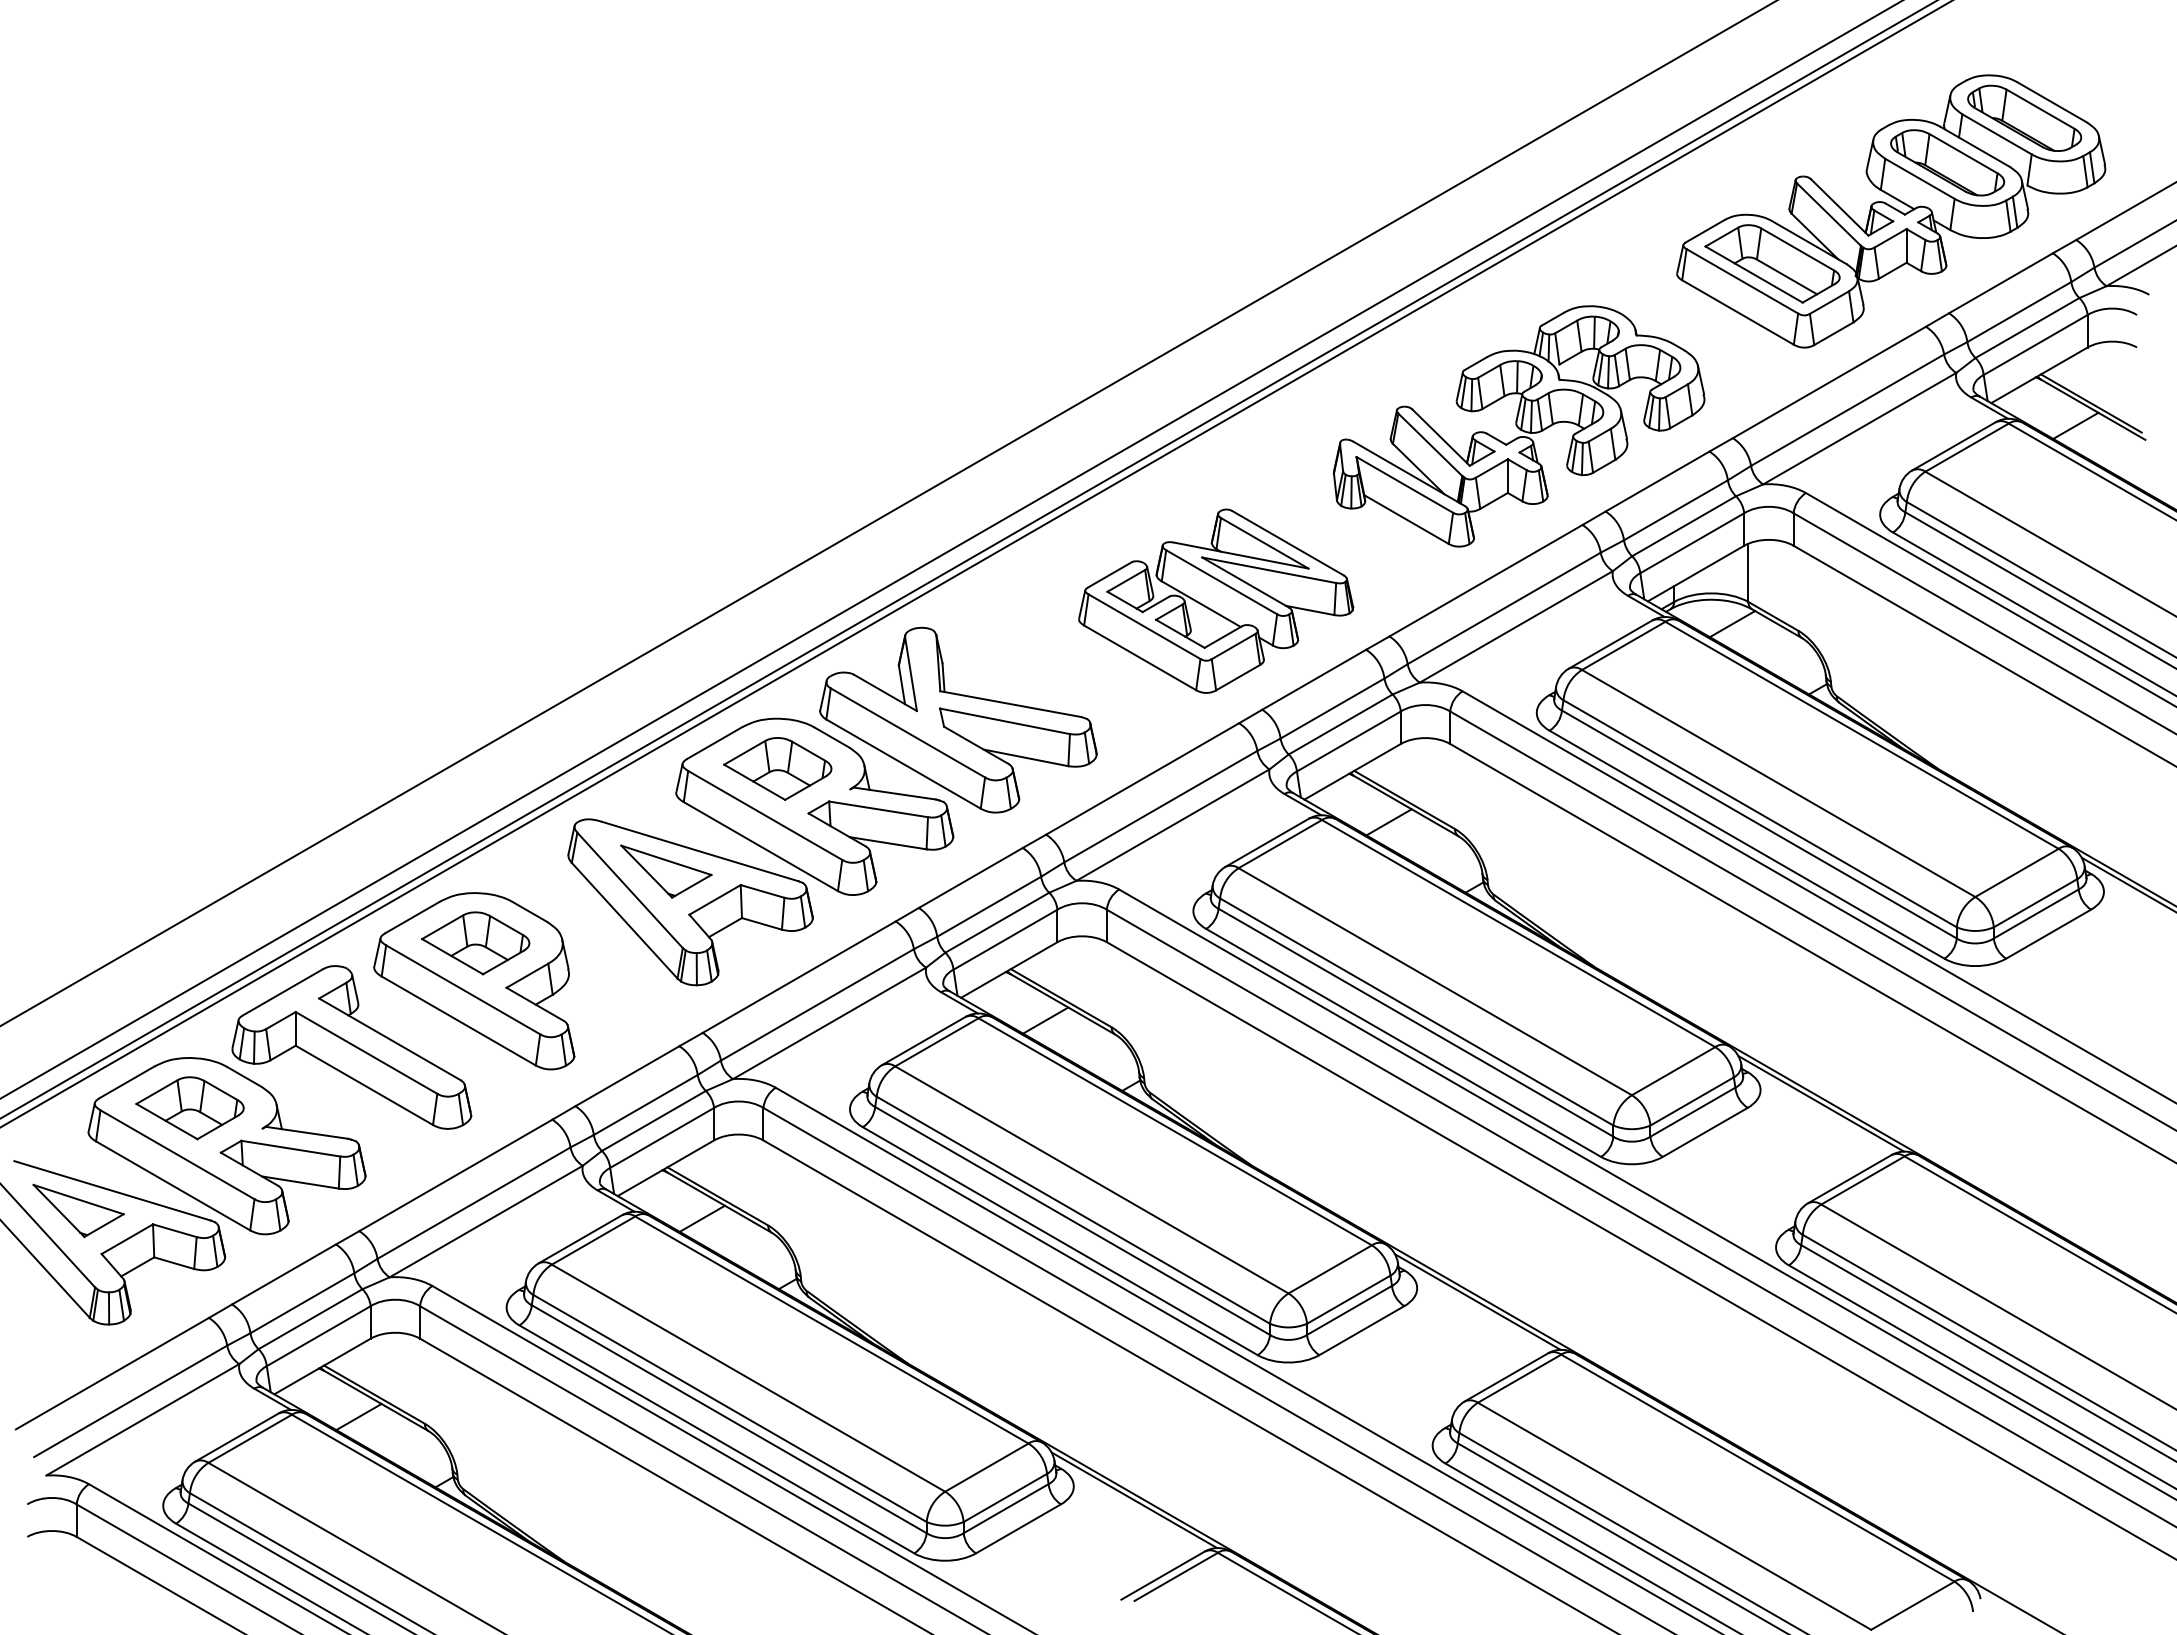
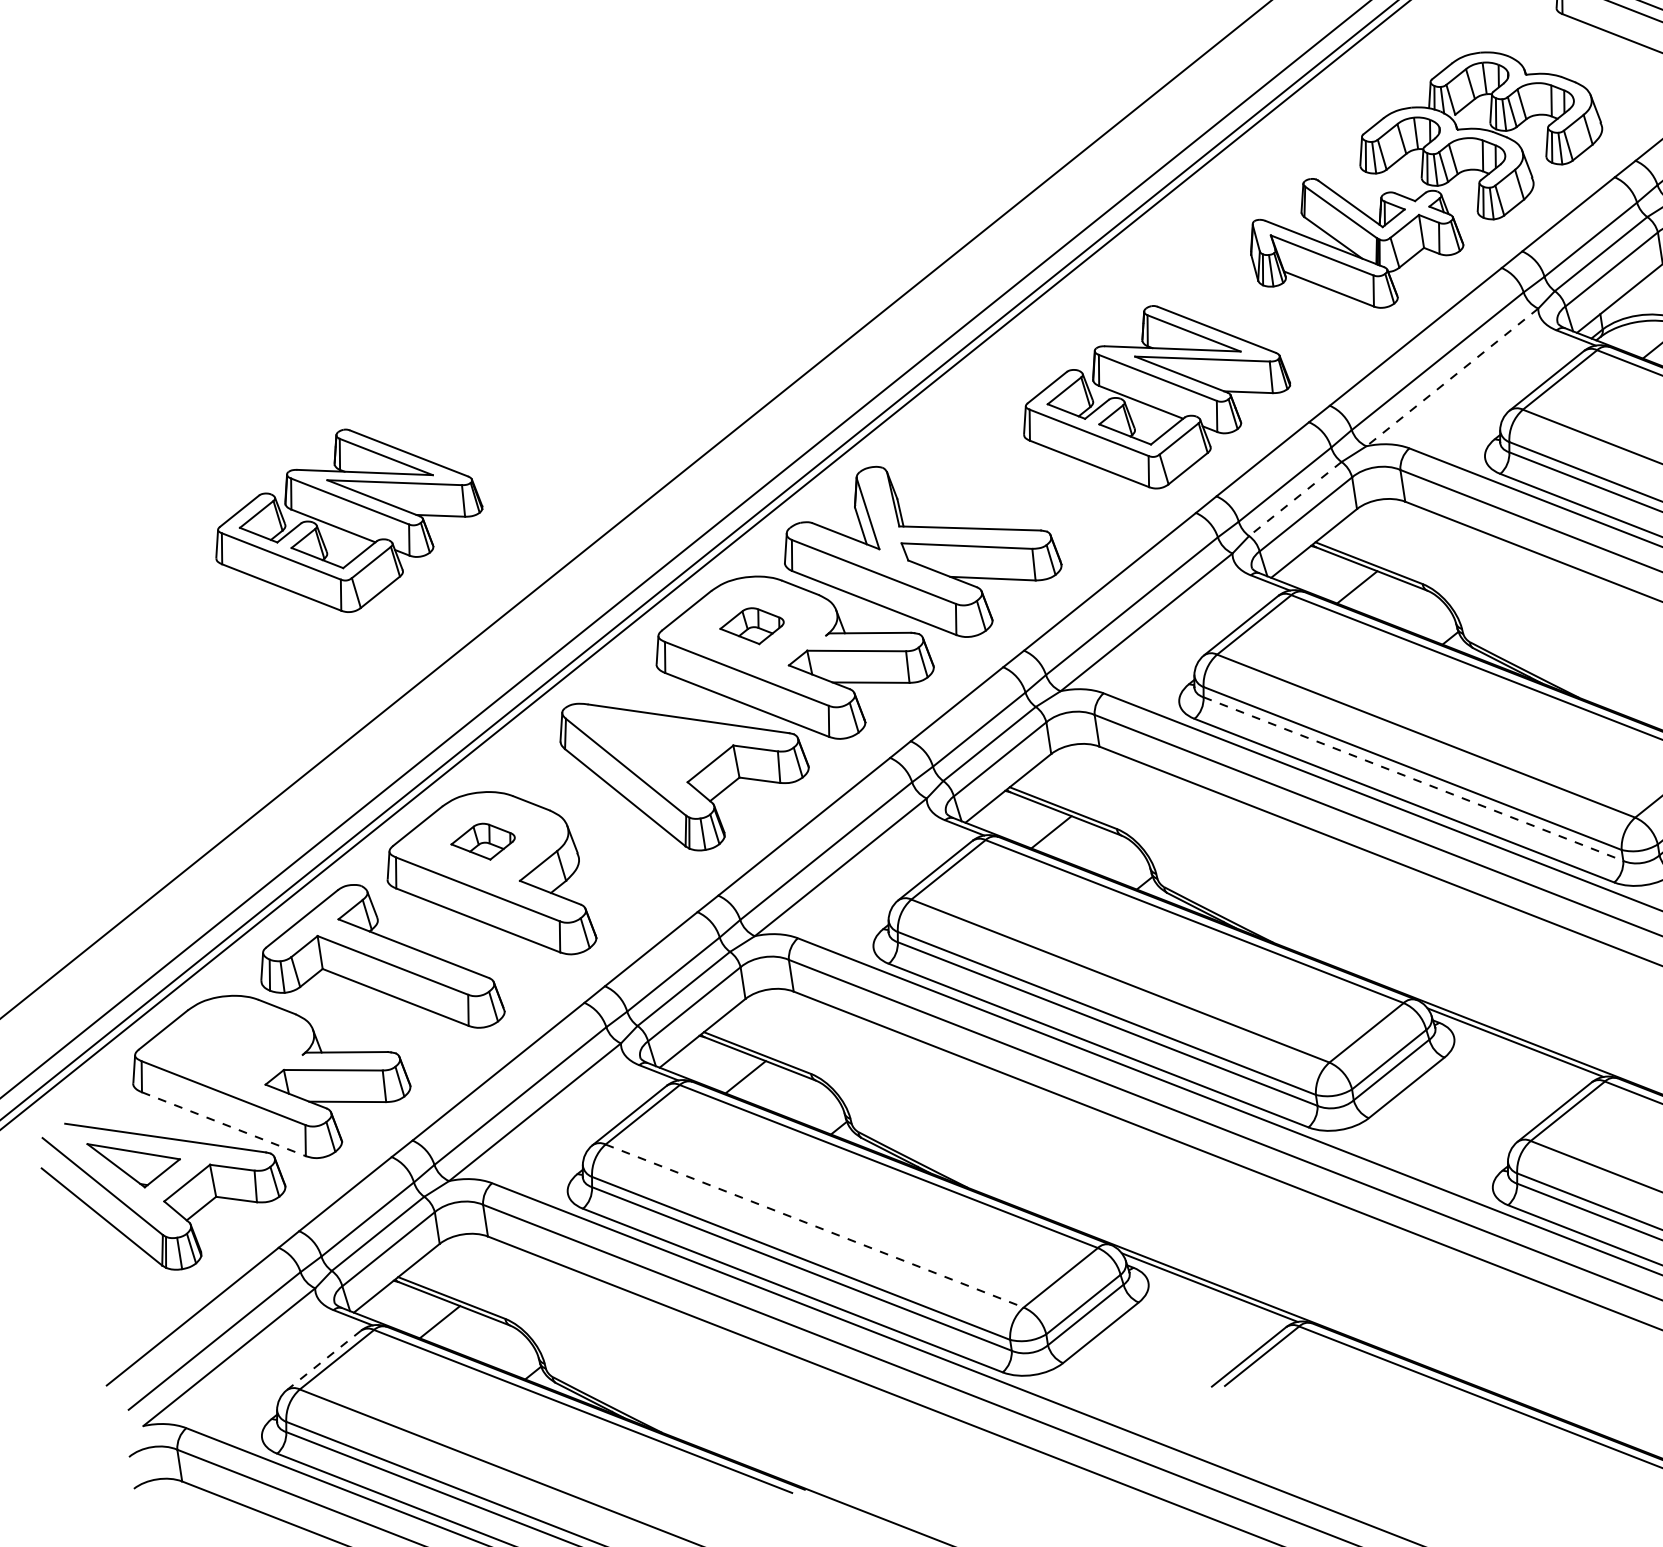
part: (389, 600) -> (347, 520), added
line: (1515, 627) -> (1451, 378), solid -> dashed
line: (1340, 724) -> (1295, 499), solid -> dashed
part: (777, 768) -> (751, 626), size x0.6
part: (666, 871) -> (658, 743), removed
part: (475, 943) -> (483, 842), size x0.6
line: (1415, 1022) -> (1412, 778), solid -> dashed
part: (189, 1108) -> (228, 1046), removed
line: (173, 1186) -> (224, 1124), solid -> dashed
line: (748, 1378) -> (814, 1226), solid -> dashed
line: (236, 1437) -> (323, 1360), solid -> dashed

